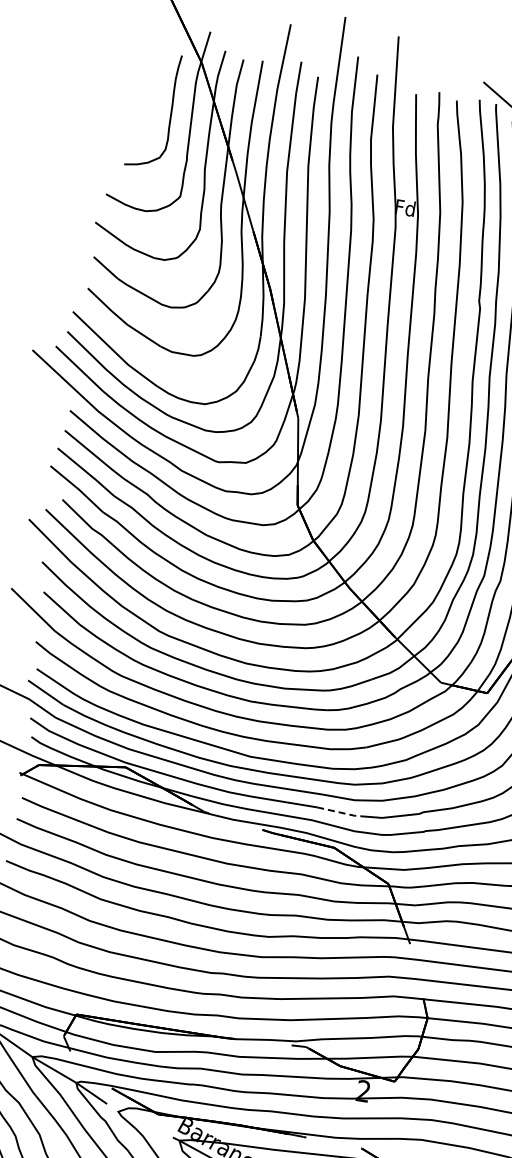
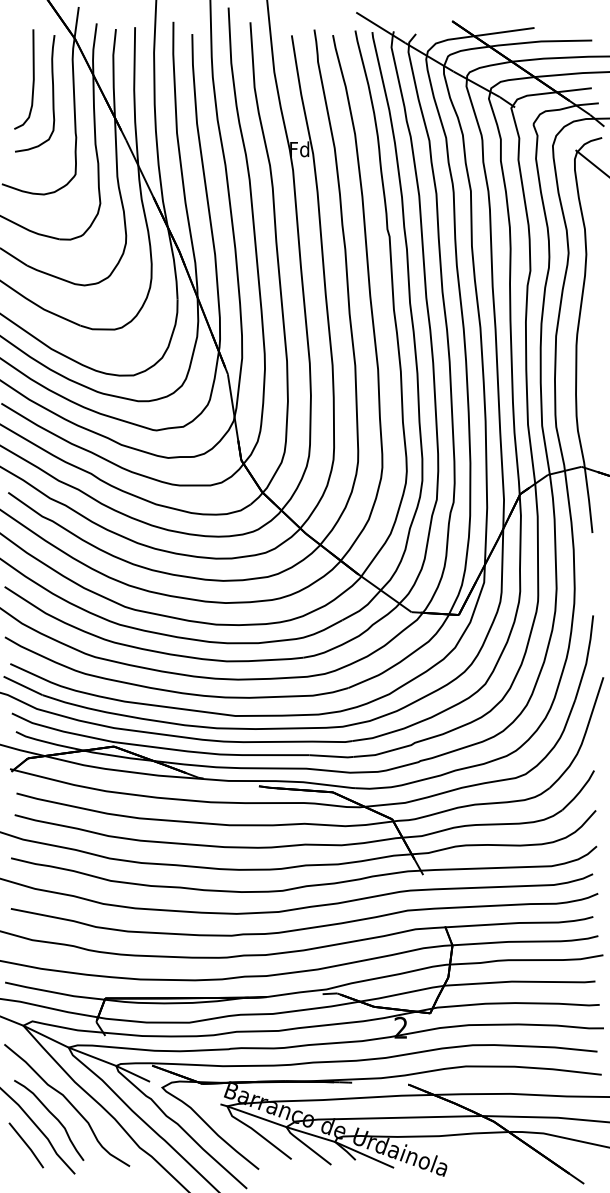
curve: (153, 95) -> (32, 79), added
line: (339, 812) -> (332, 756), dashed -> solid

